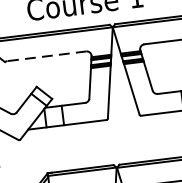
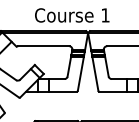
line: (46, 56) -> (43, 46), dashed -> solid

